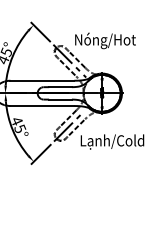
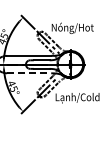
line: (42, 106) -> (29, 73), solid -> dashed

